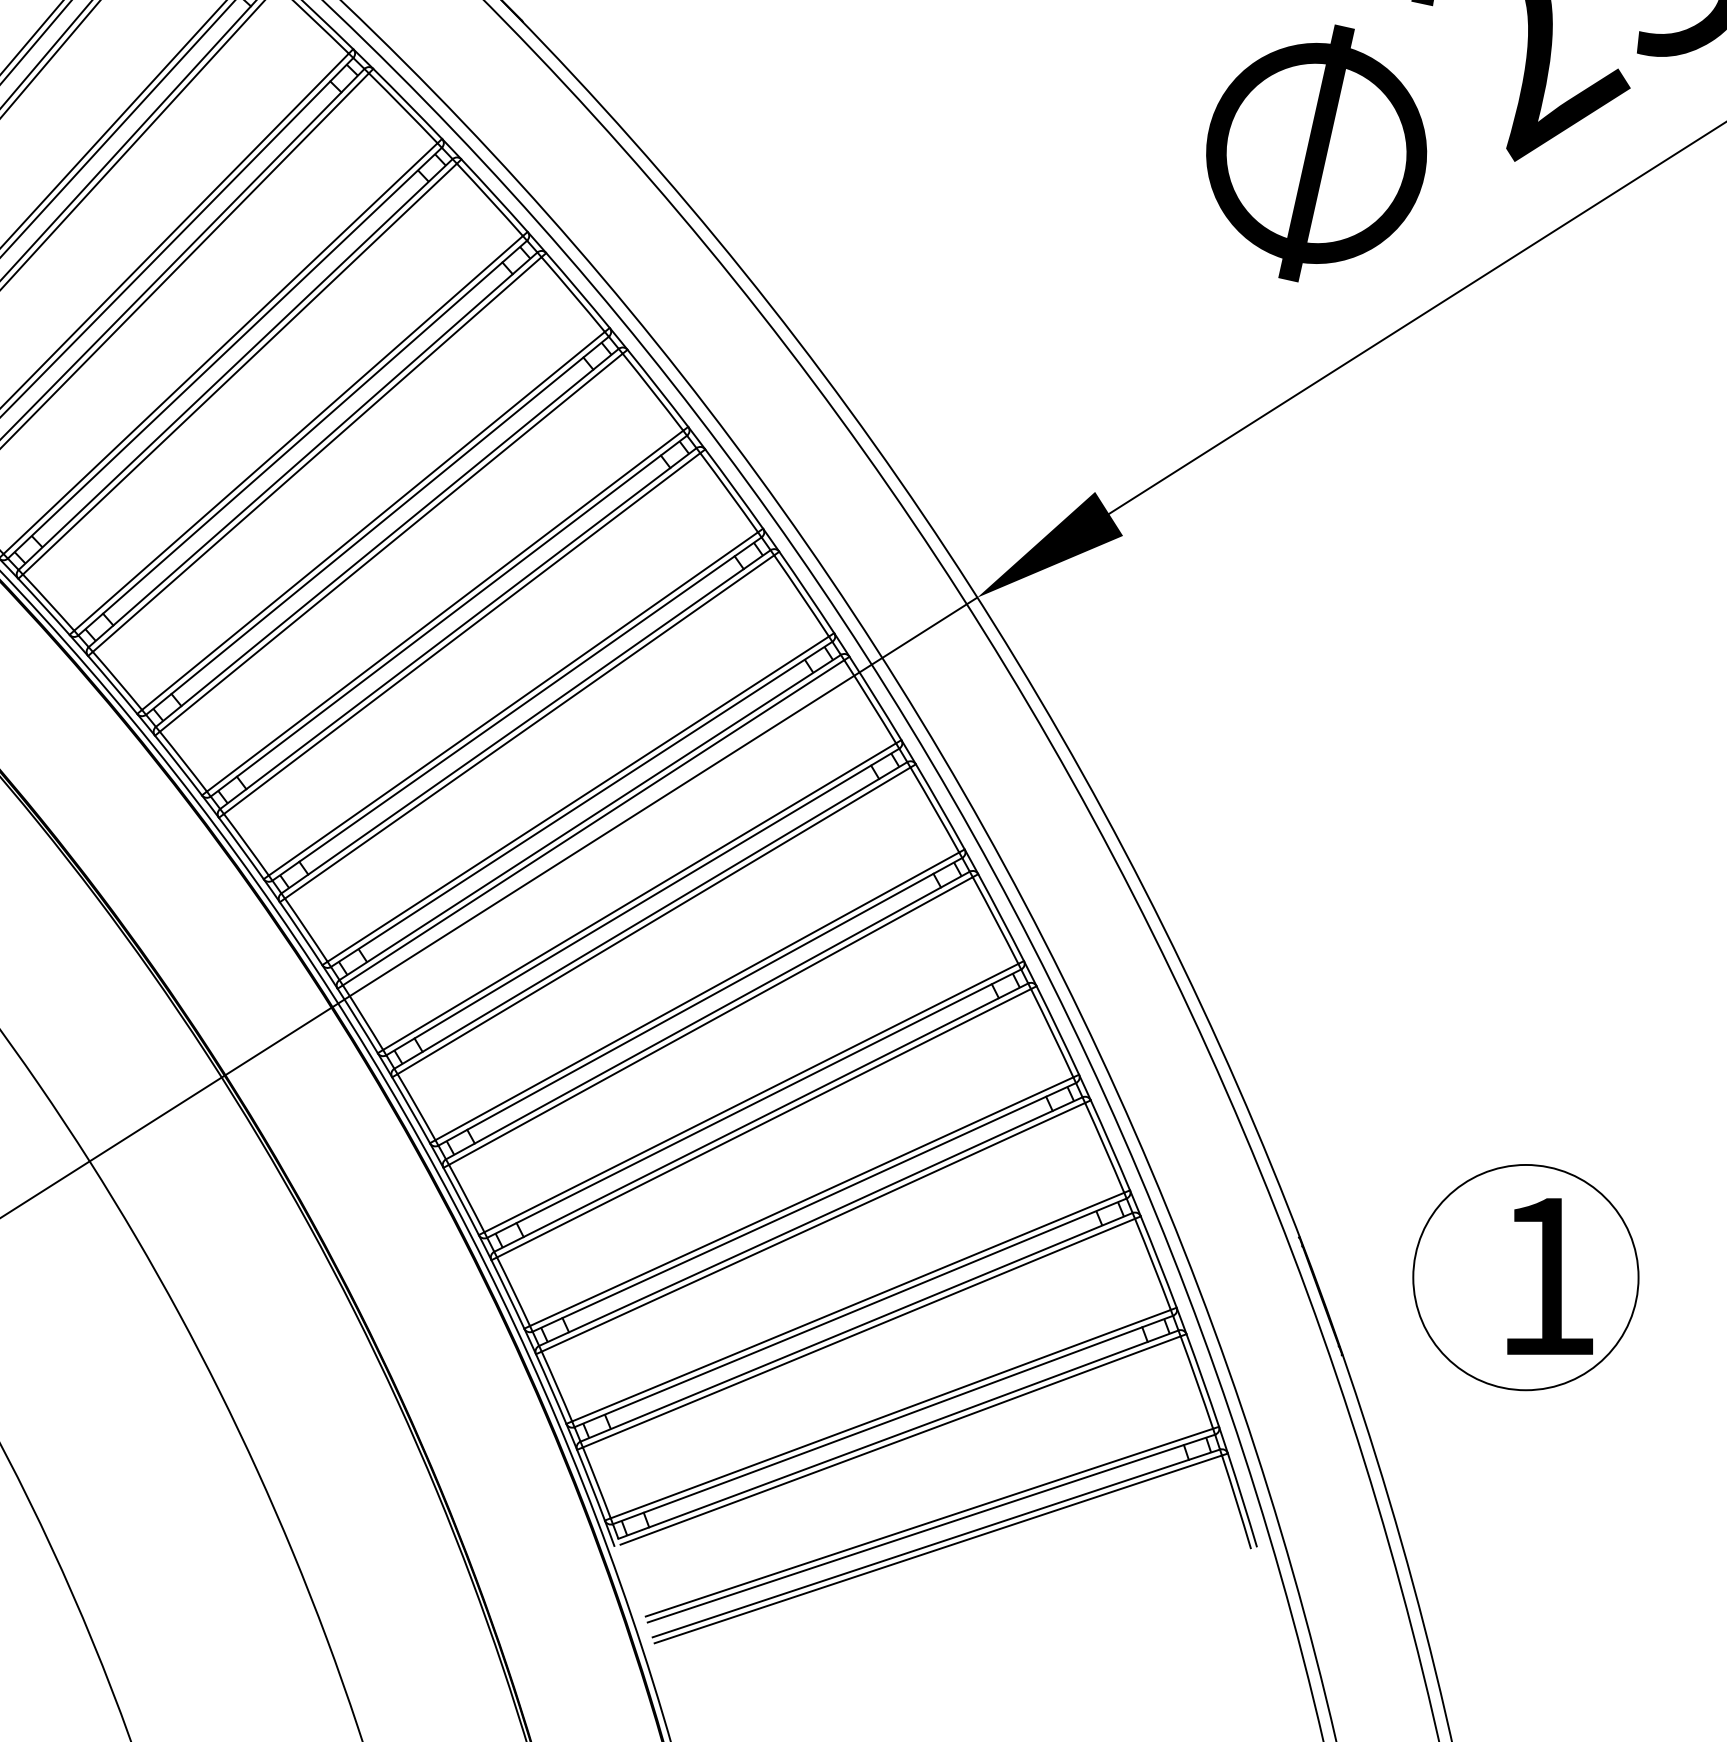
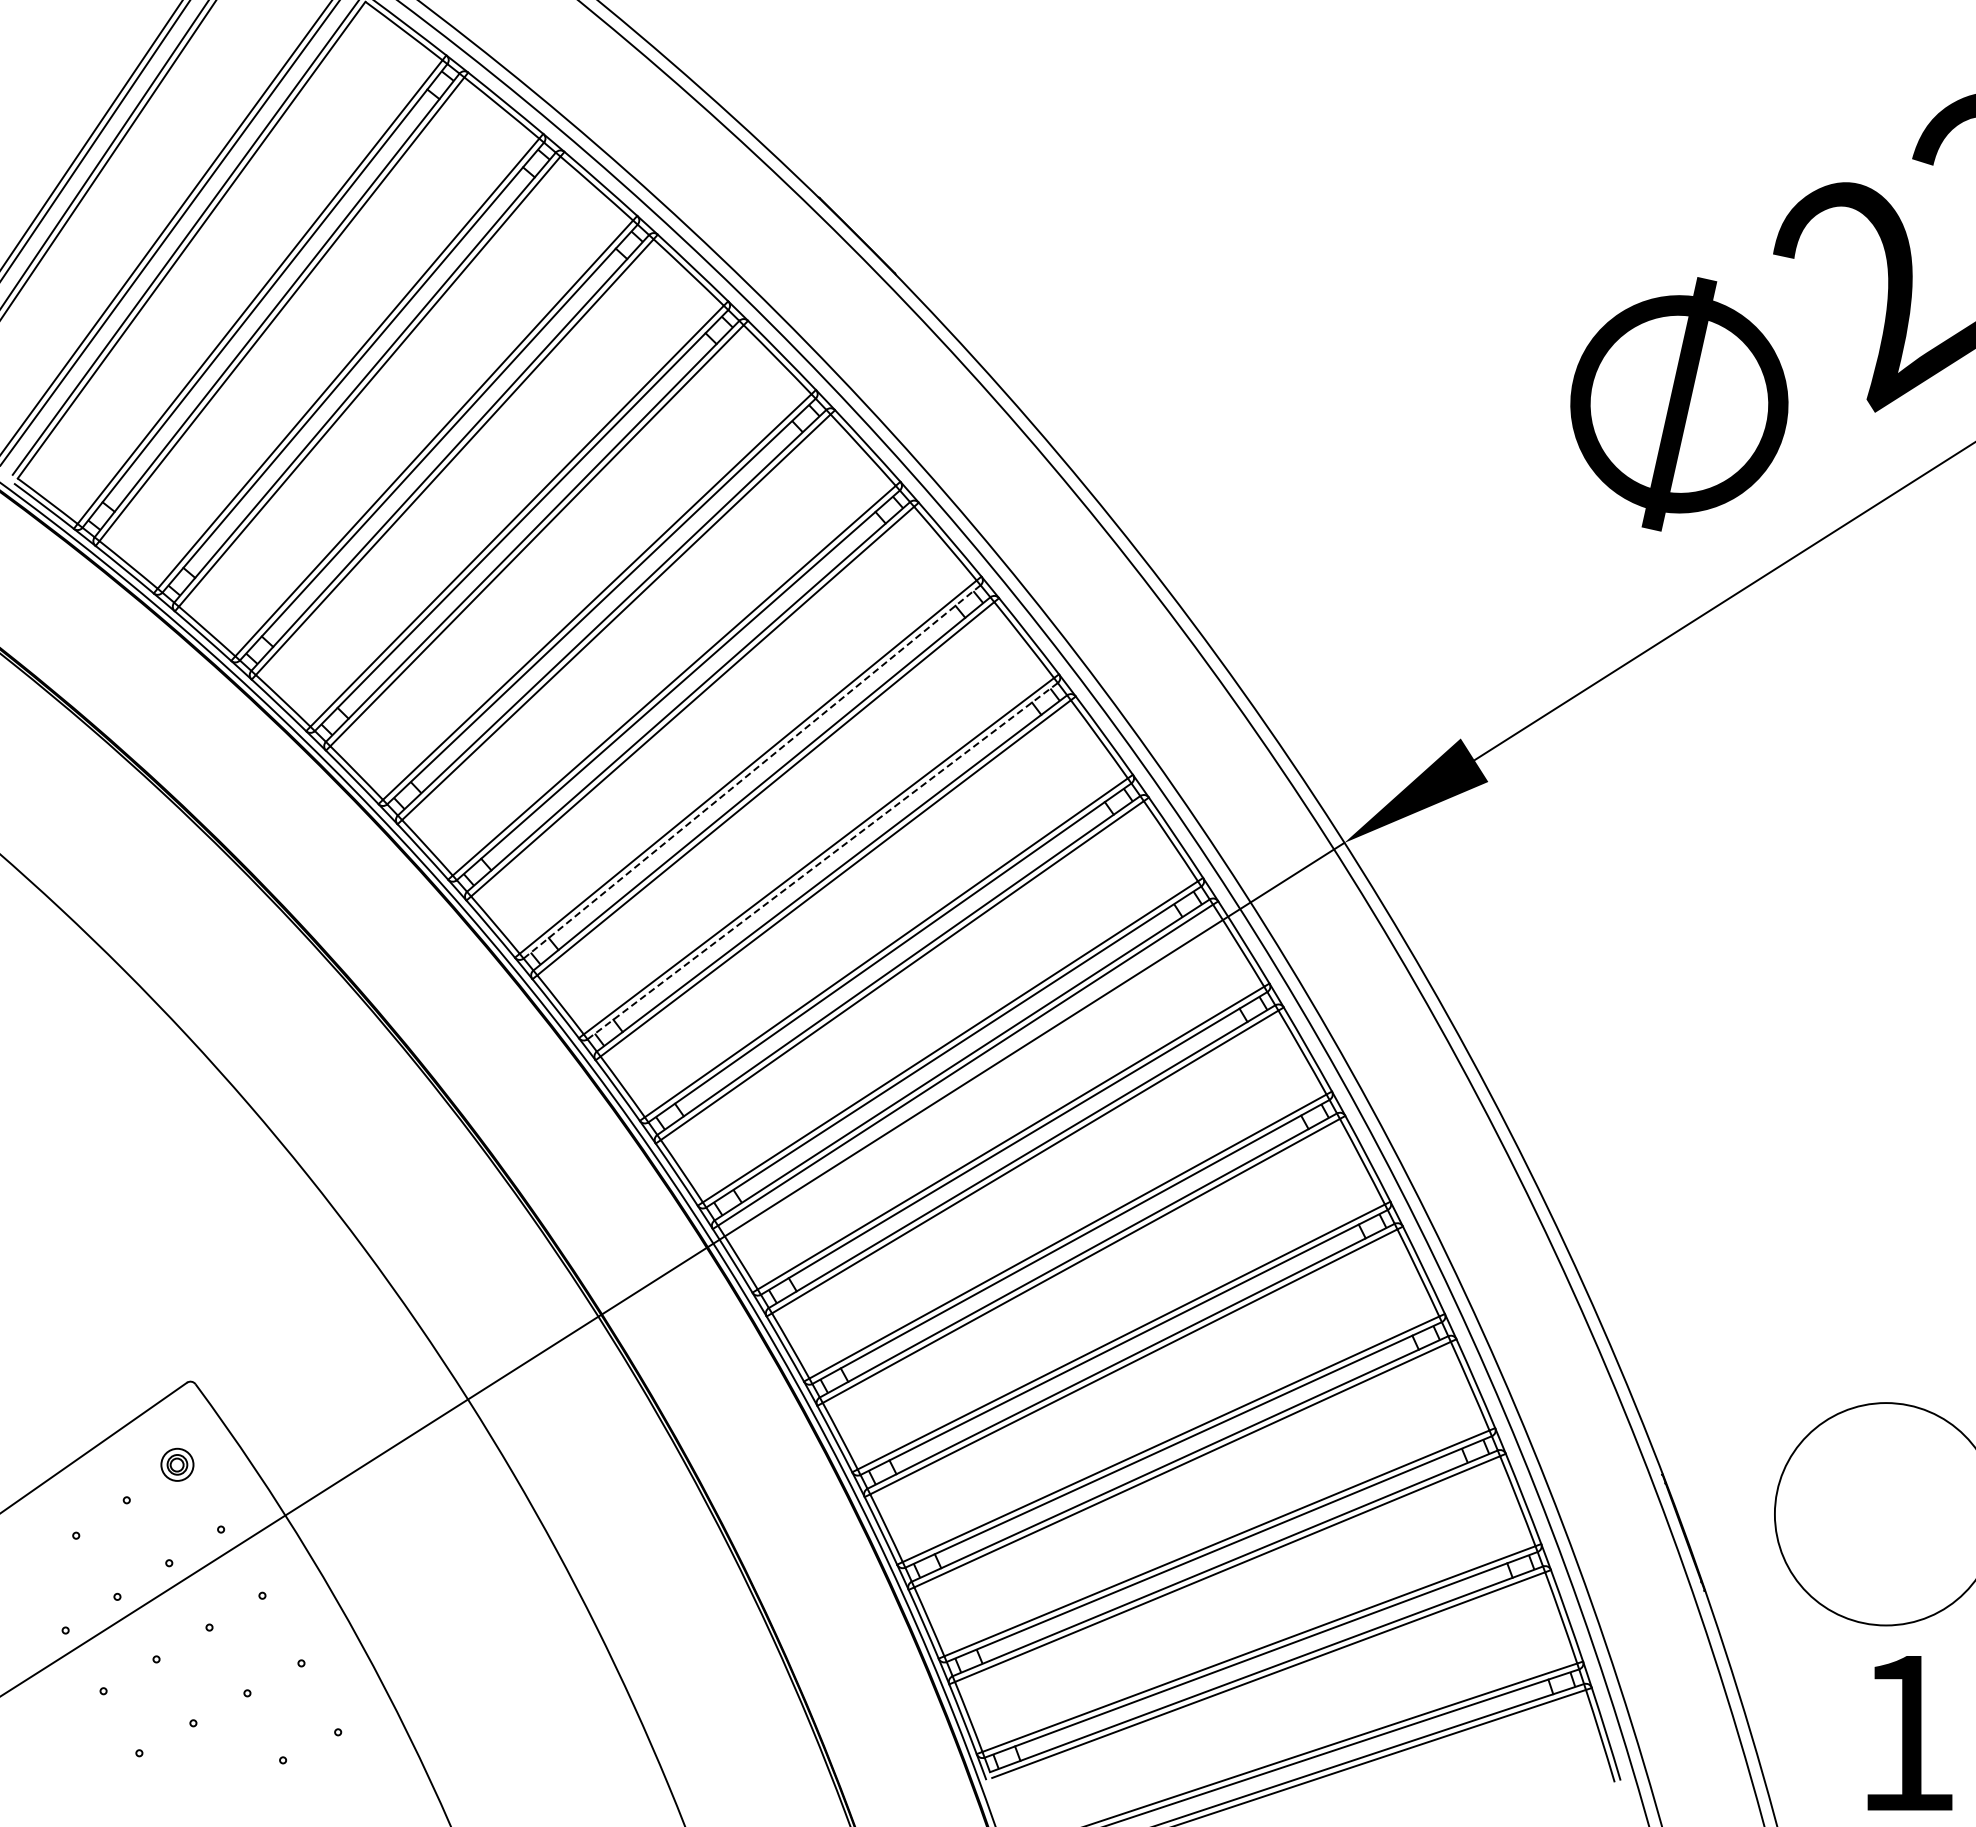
line: (376, 526) -> (751, 772), solid -> dashed
line: (448, 616) -> (822, 861), solid -> dashed
text: (1549, 1276) -> (1909, 1733), moved

